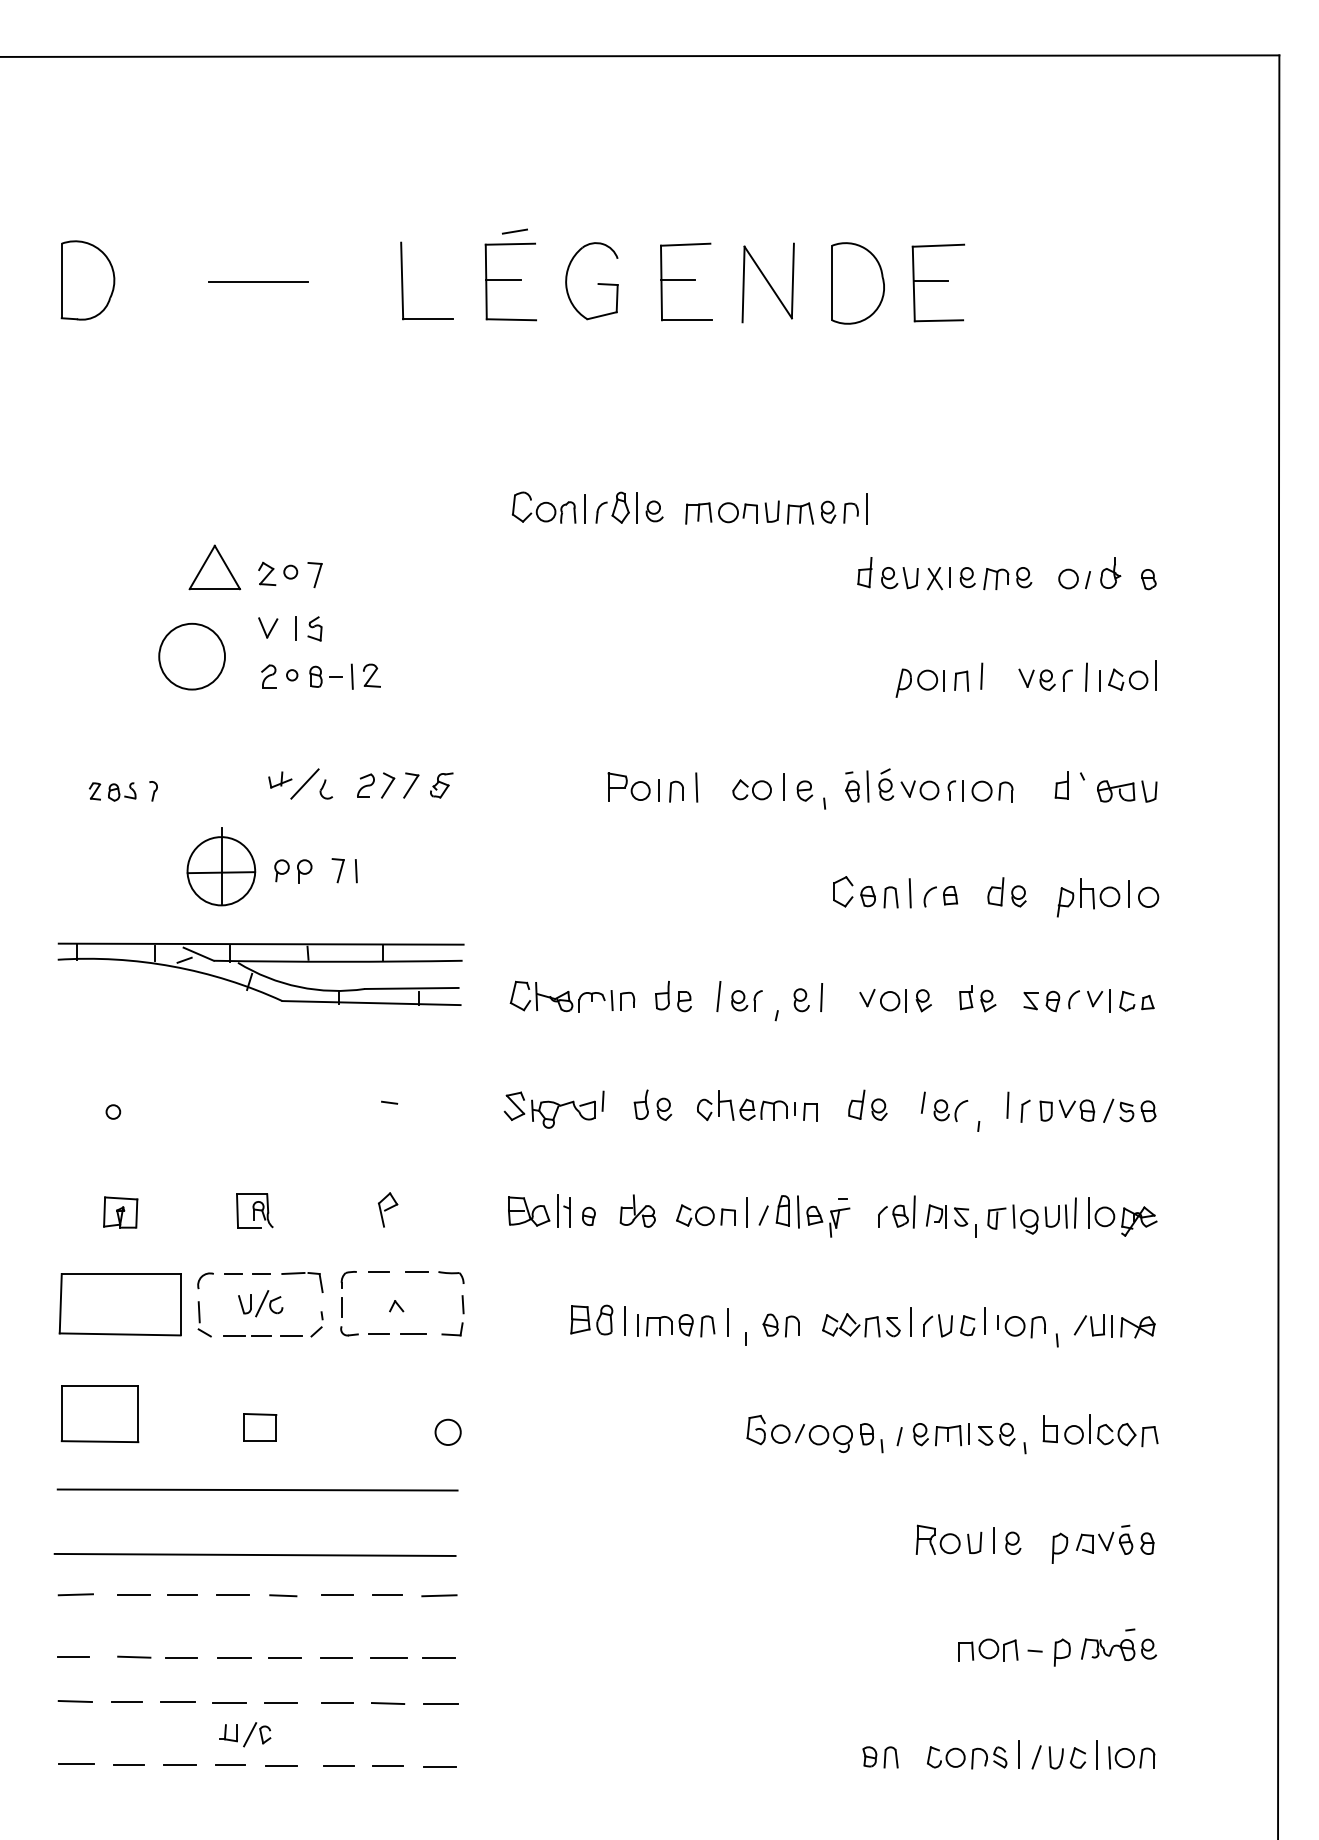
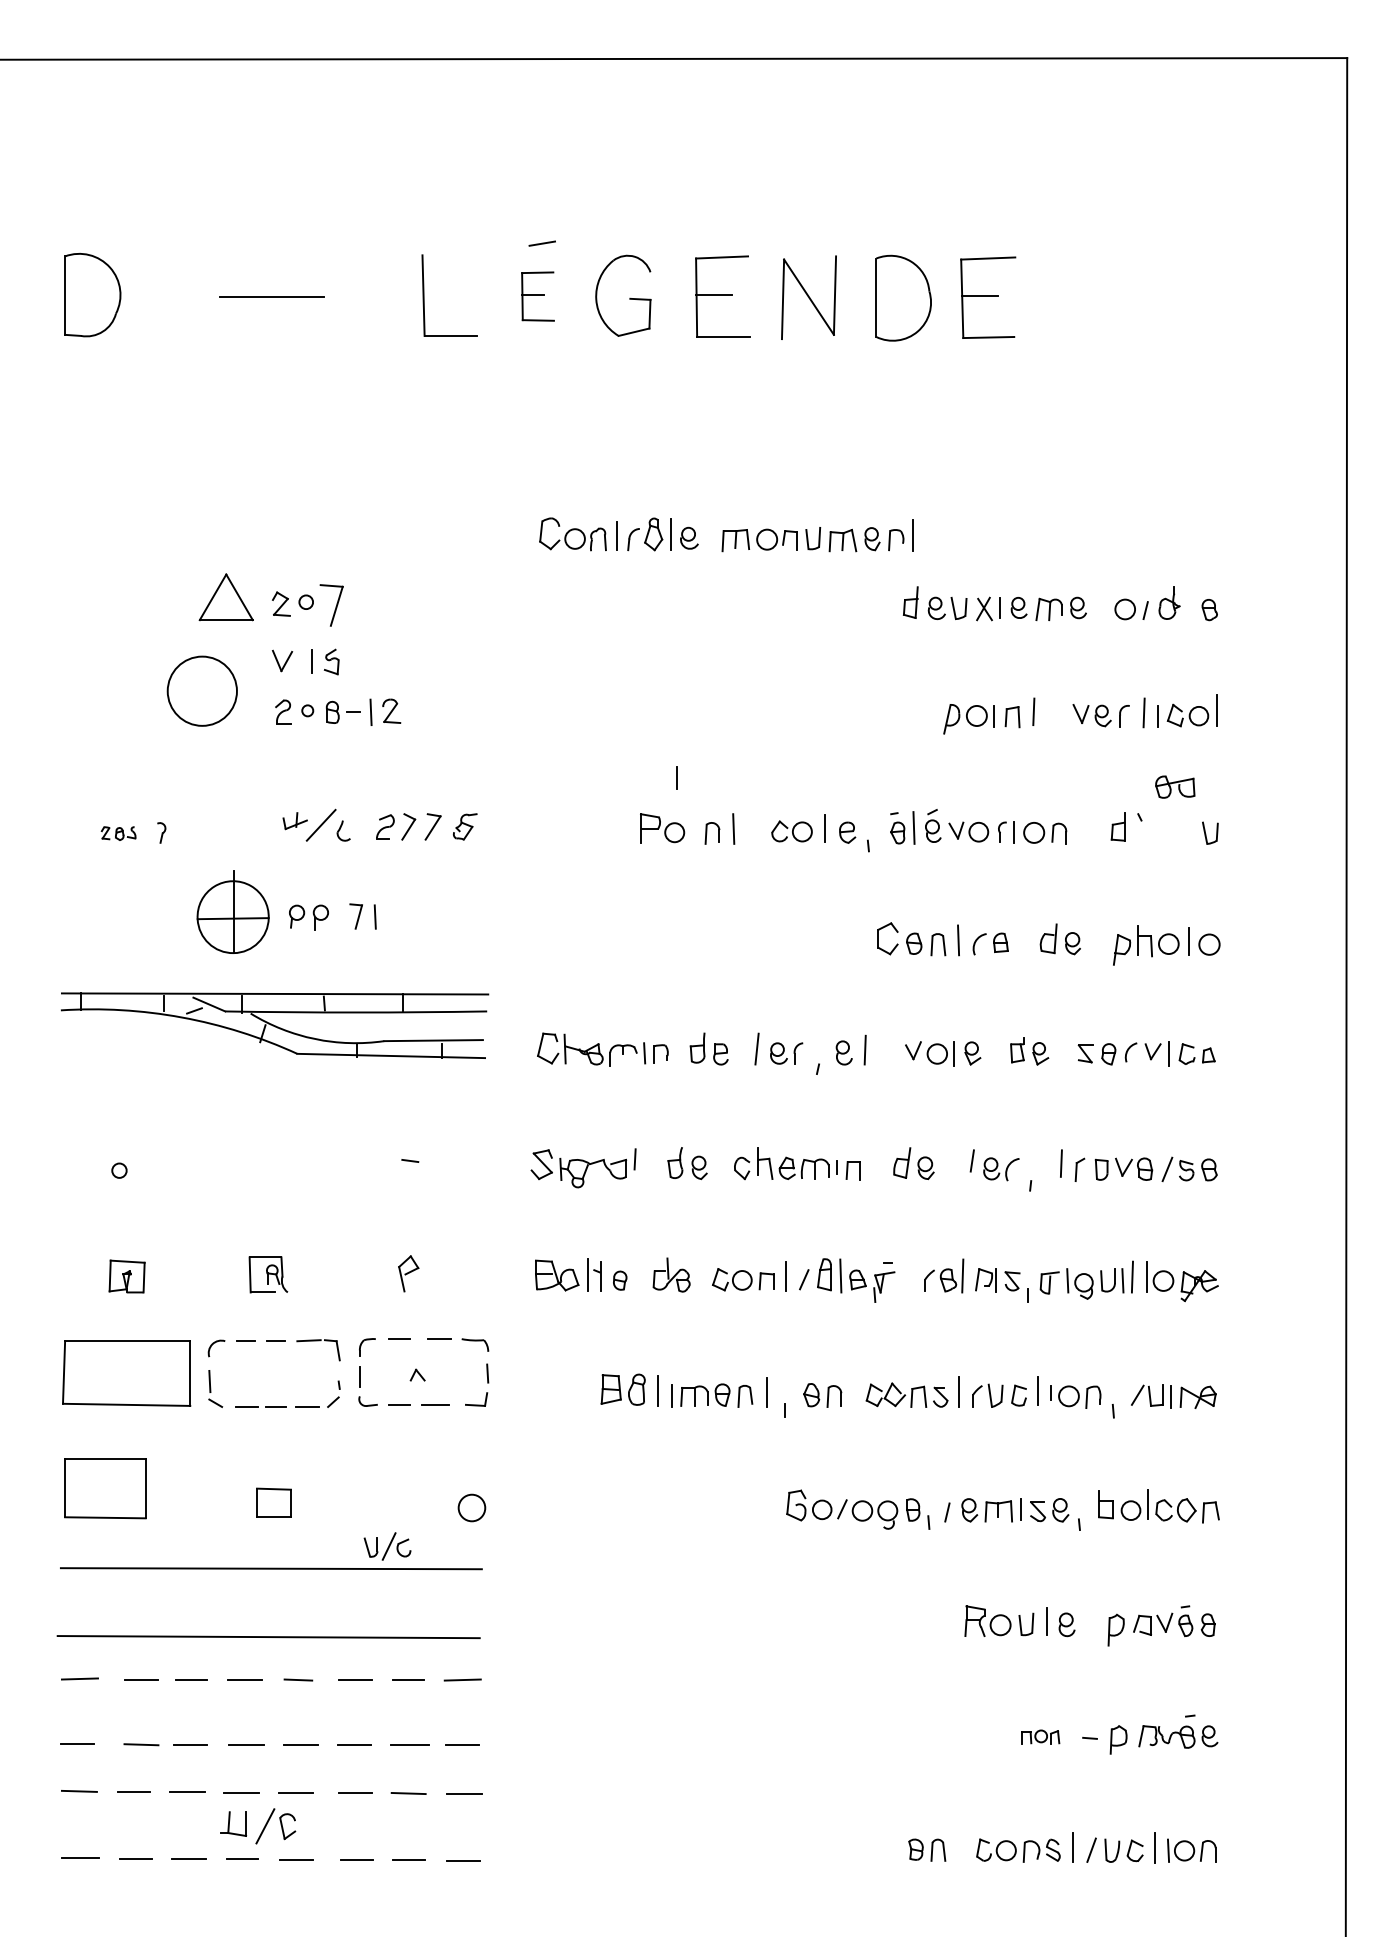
part: (510, 281) -> (537, 296), size x0.6
part: (314, 574) -> (331, 604), size x1.6
line: (658, 789) -> (676, 777), moved
part: (1116, 790) -> (1175, 786), moved
part: (112, 791) -> (118, 833), size x0.7
part: (260, 1303) -> (387, 1546), moved
part: (988, 1649) -> (1040, 1736), size x0.6
part: (245, 1734) -> (258, 1826), size x1.4

